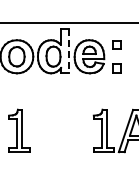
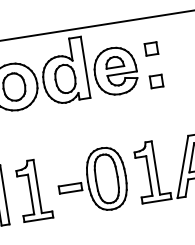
line: (68, 50) -> (85, 67), dashed -> solid
part: (60, 130) -> (91, 180), added

